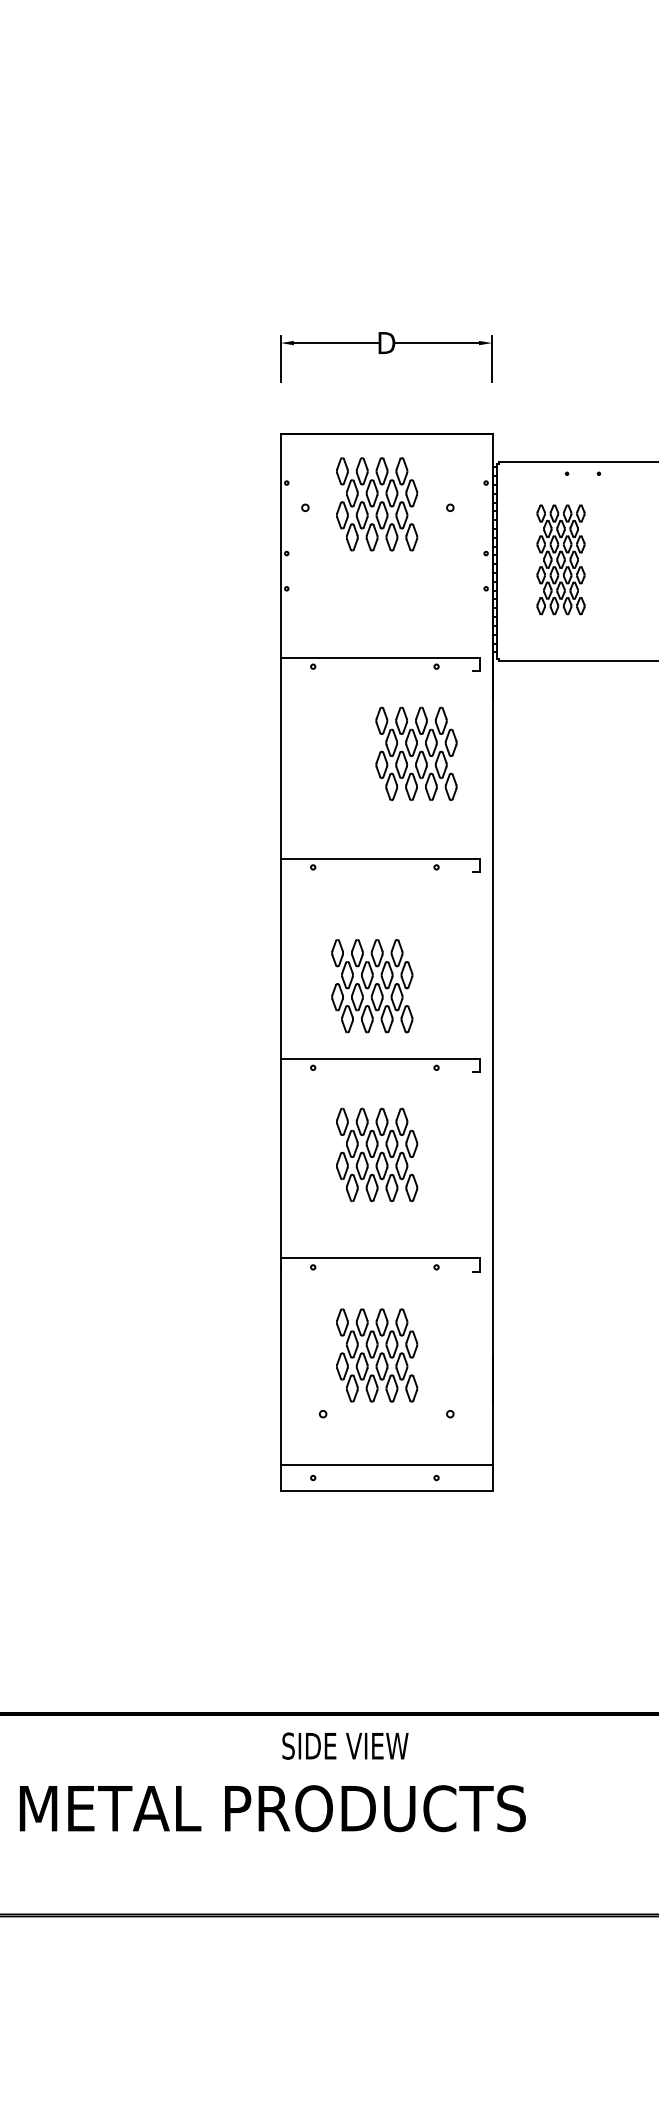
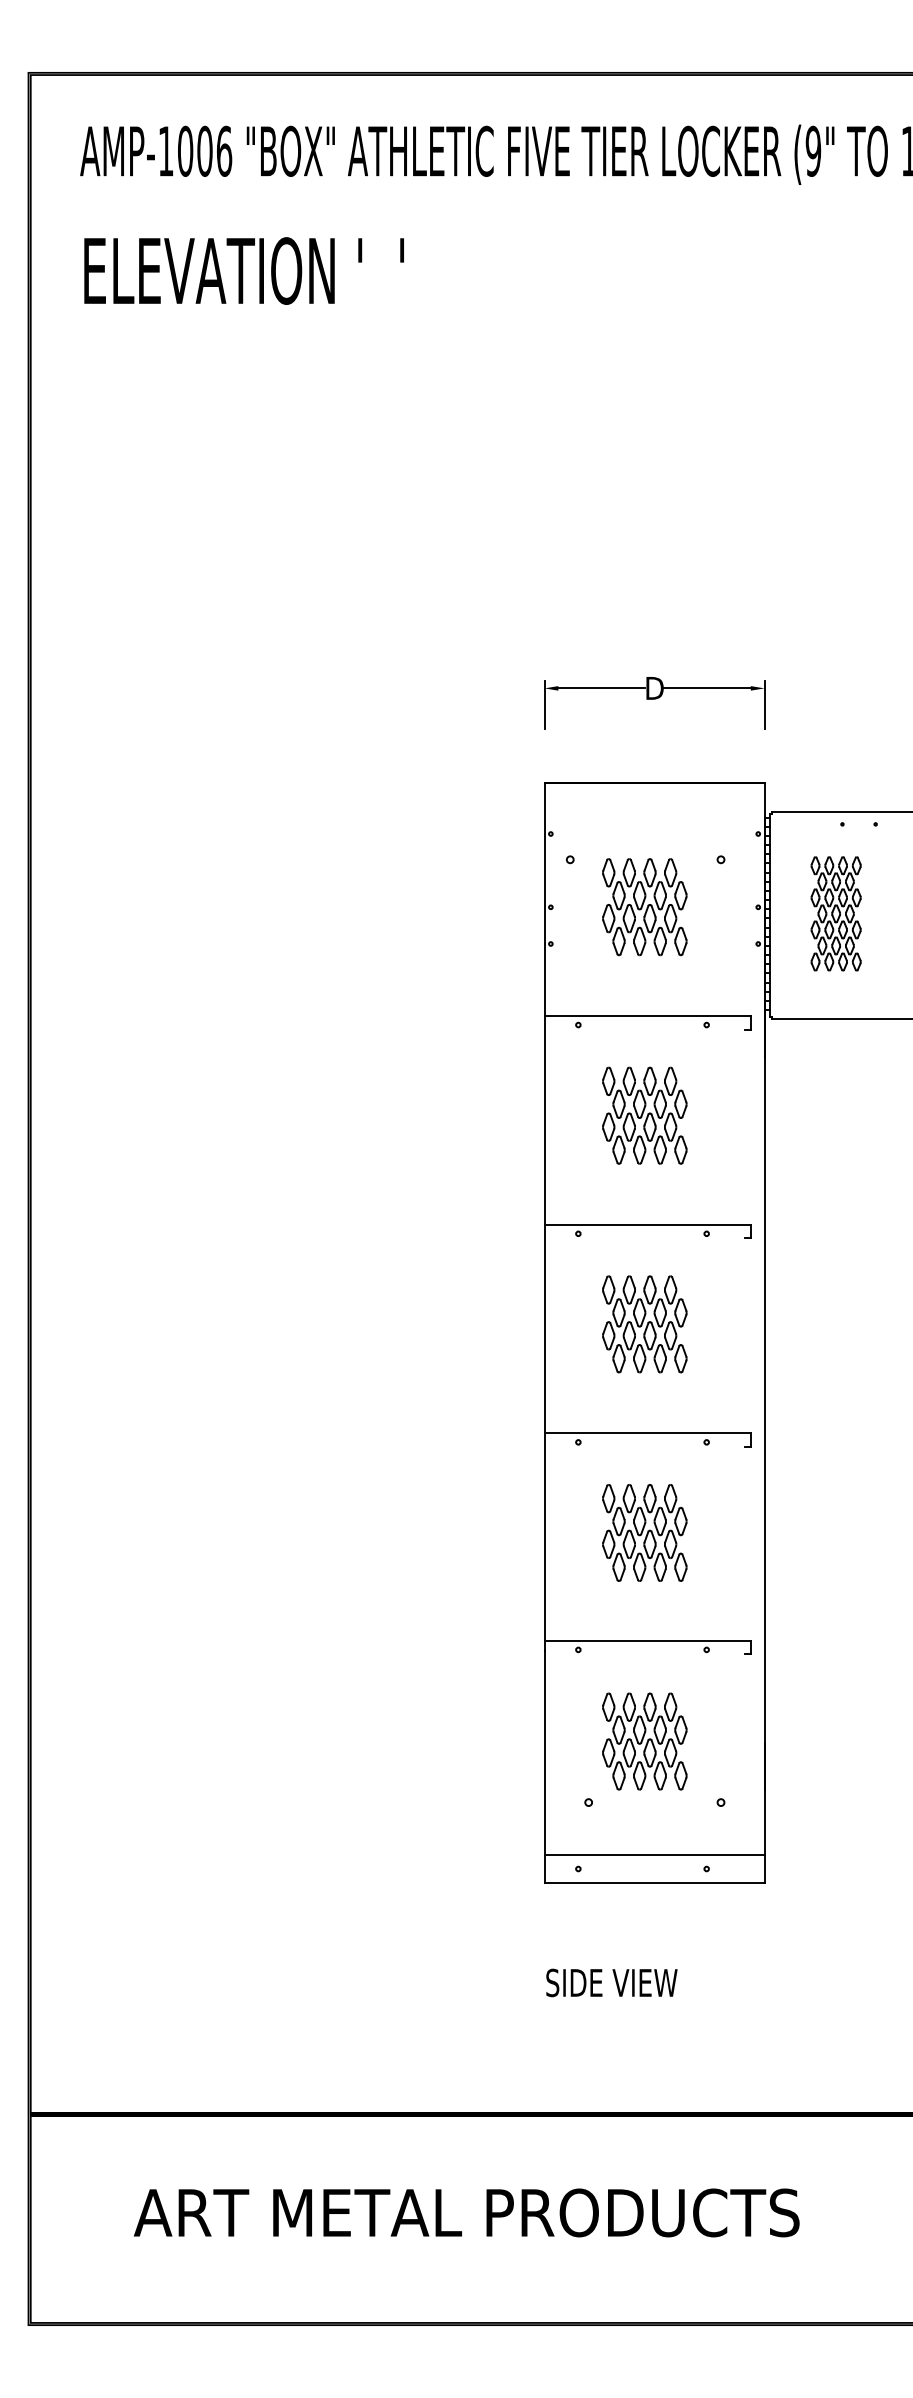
part: (376, 504) -> (644, 907), moved
part: (416, 753) -> (644, 1115), moved
part: (371, 986) -> (644, 1324), moved
text: (345, 1745) -> (611, 1982), moved

